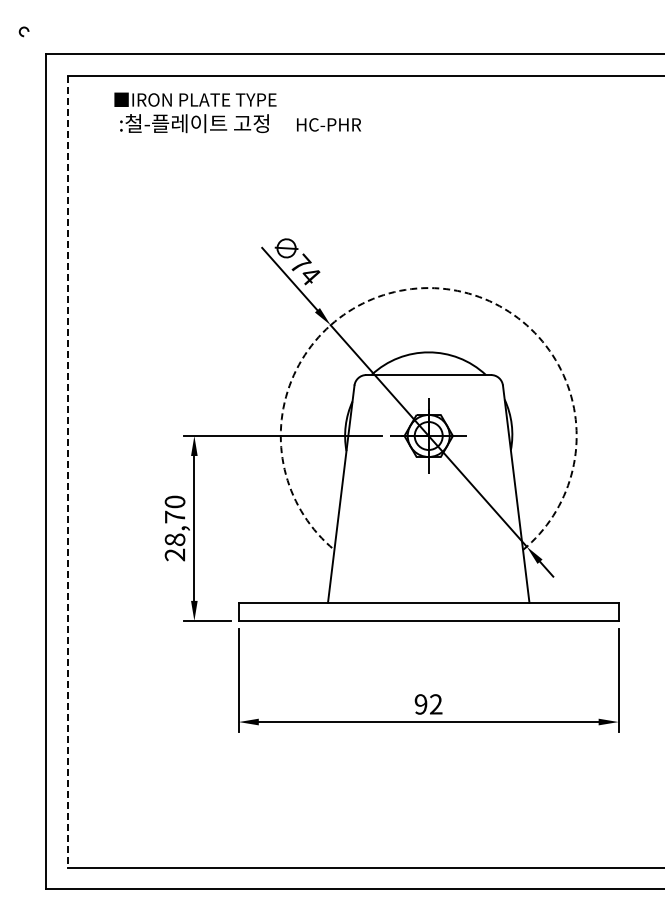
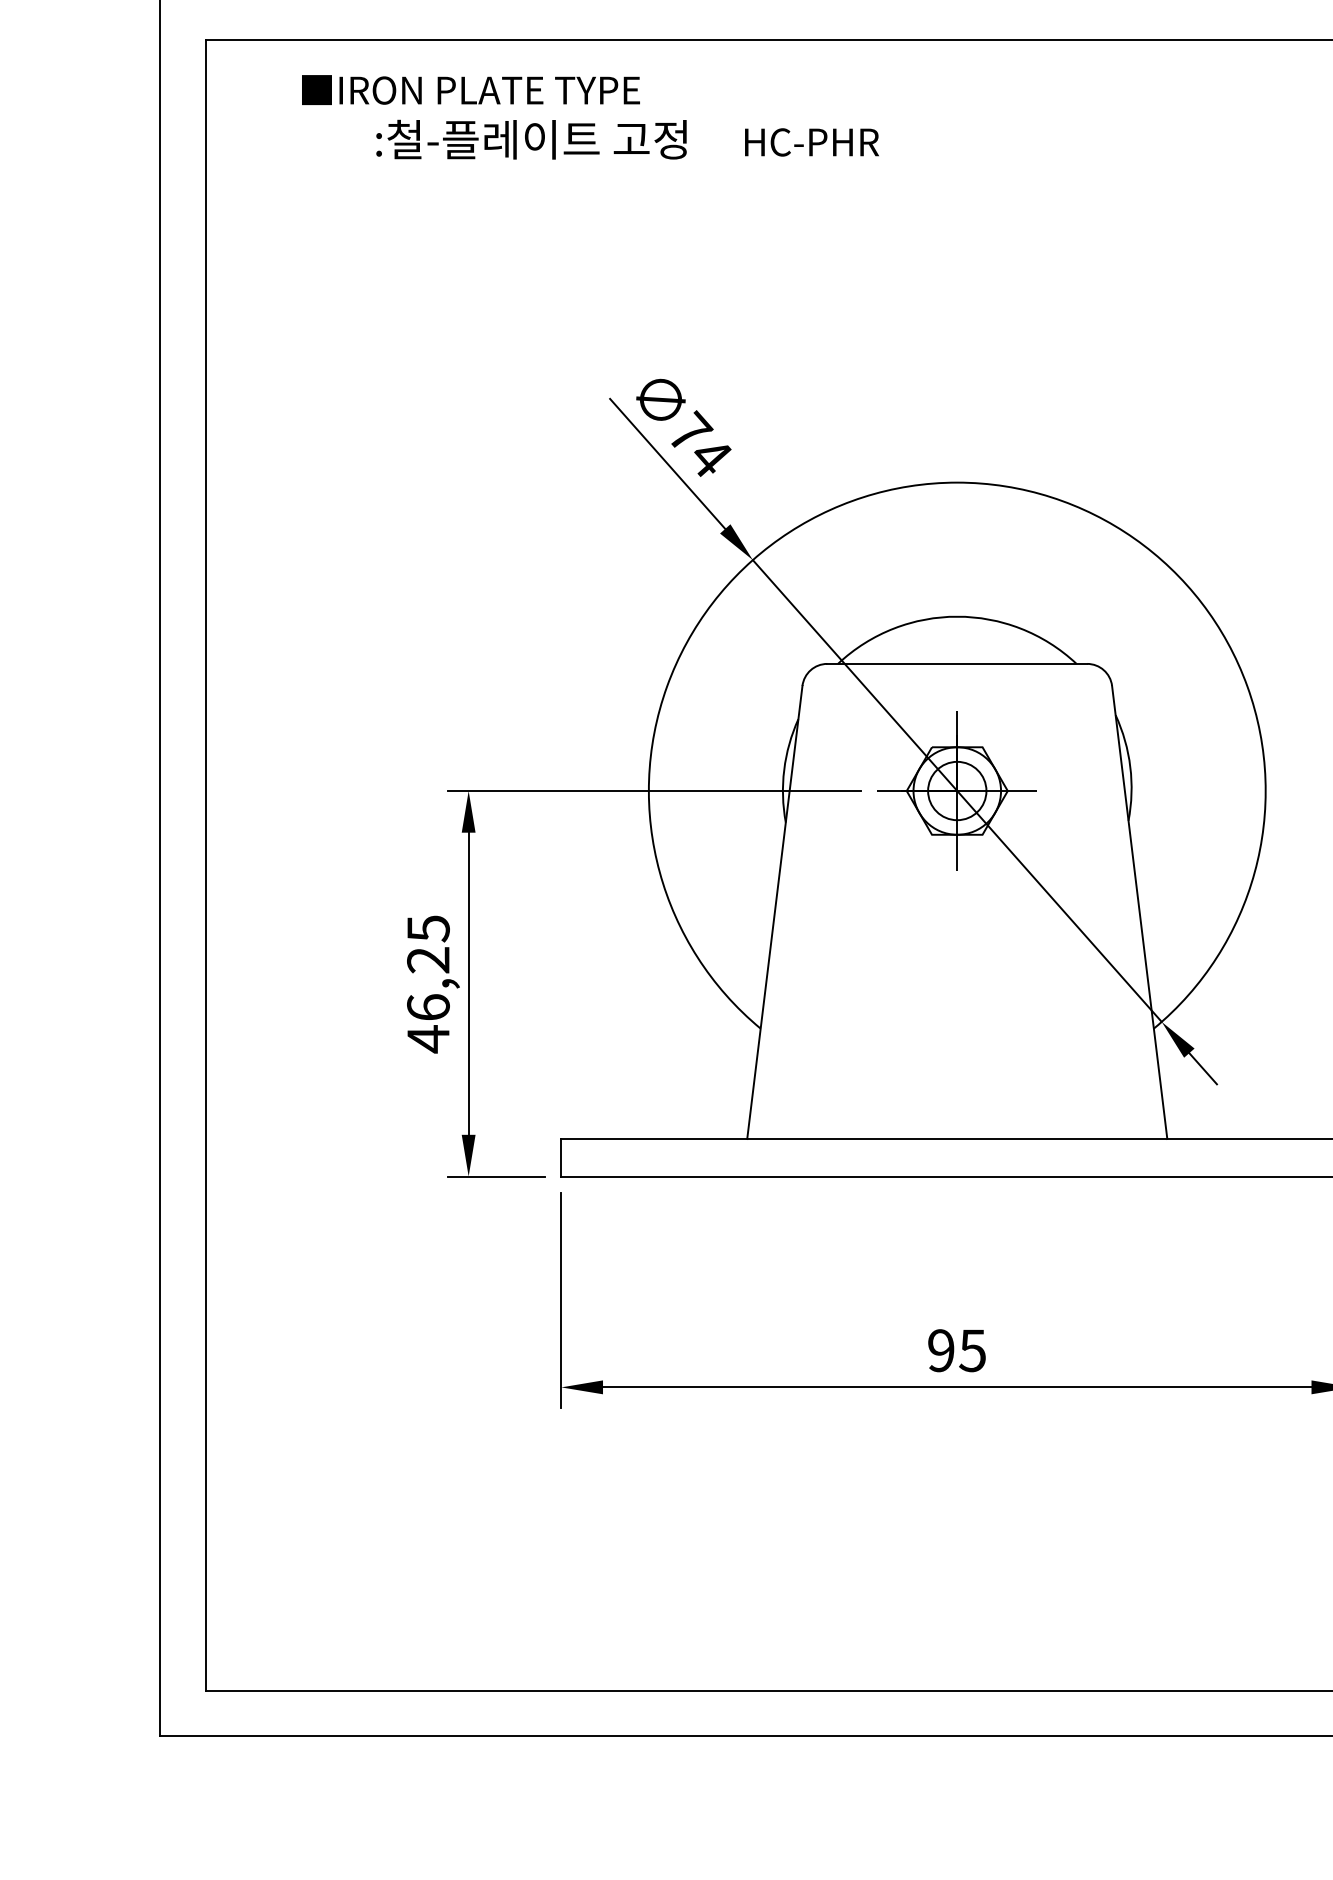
text: (240, 123) -> (627, 139), moved
arc: (428, 288) -> (956, 483), dashed -> solid
line: (68, 471) -> (206, 865), dashed -> solid
text: (174, 528) -> (427, 983), 28,70 -> 46,25
text: (435, 704) -> (971, 1350), 92 -> 95

